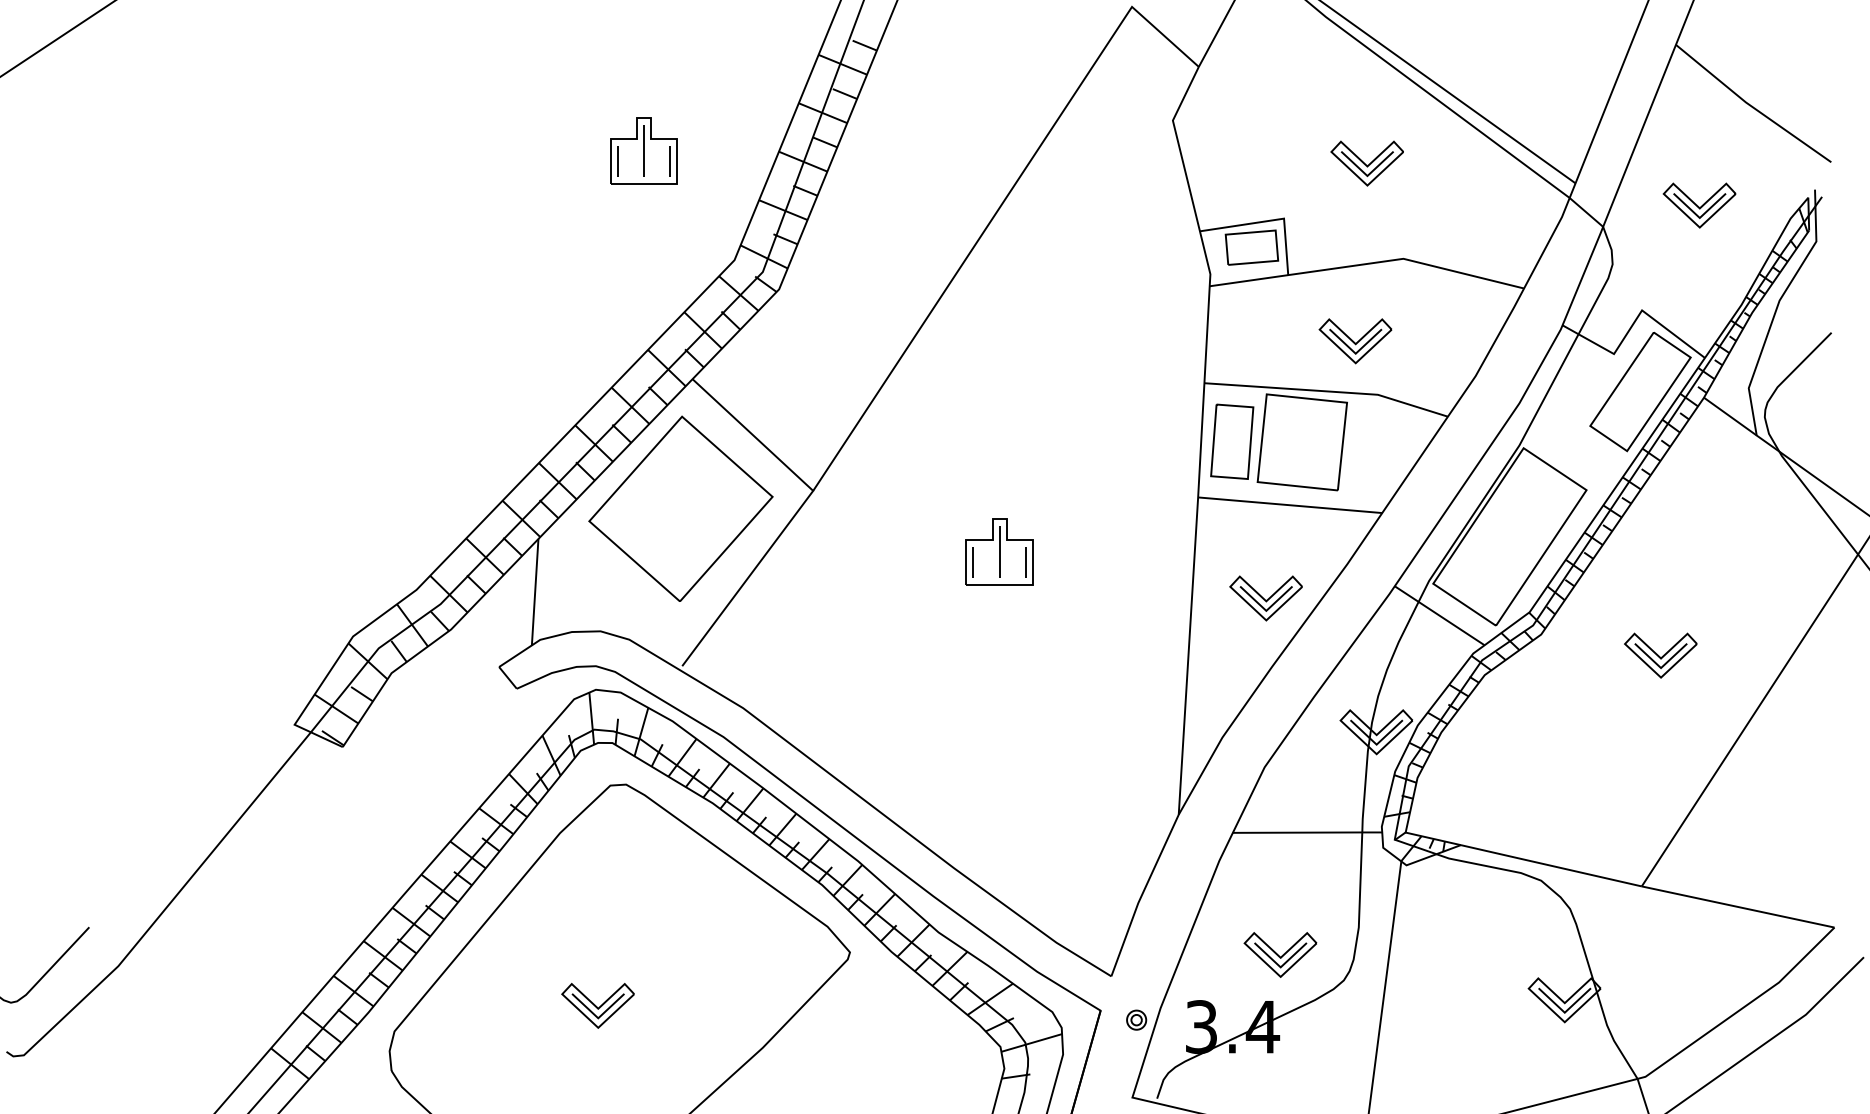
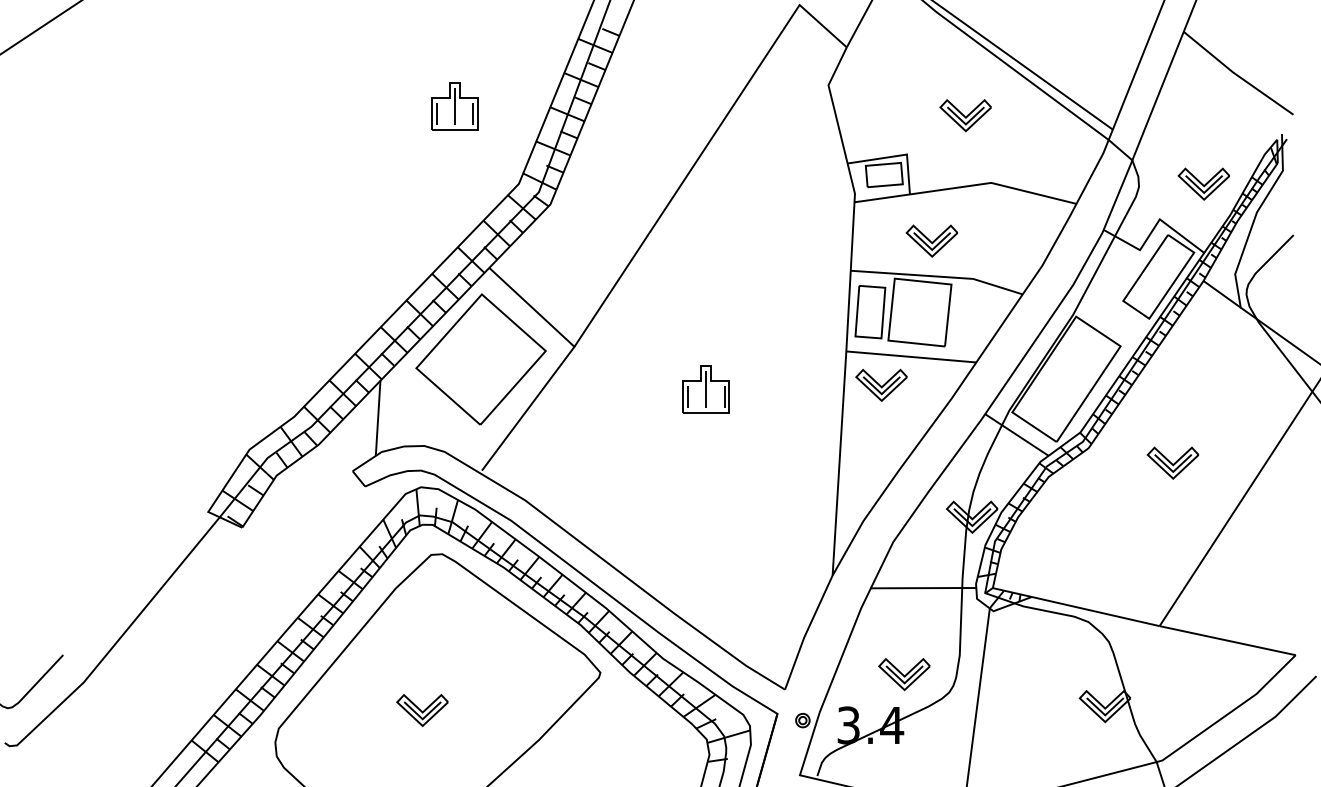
part: (1699, 205) -> (1203, 184), moved
part: (1355, 341) -> (932, 241), moved
part: (1265, 598) -> (881, 385), moved

